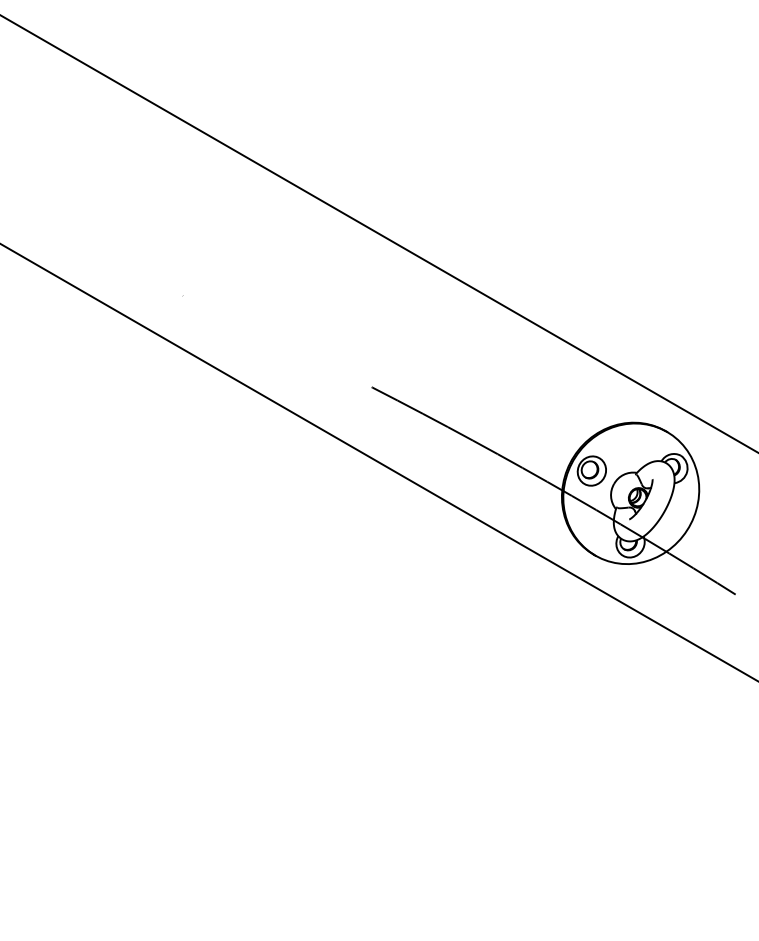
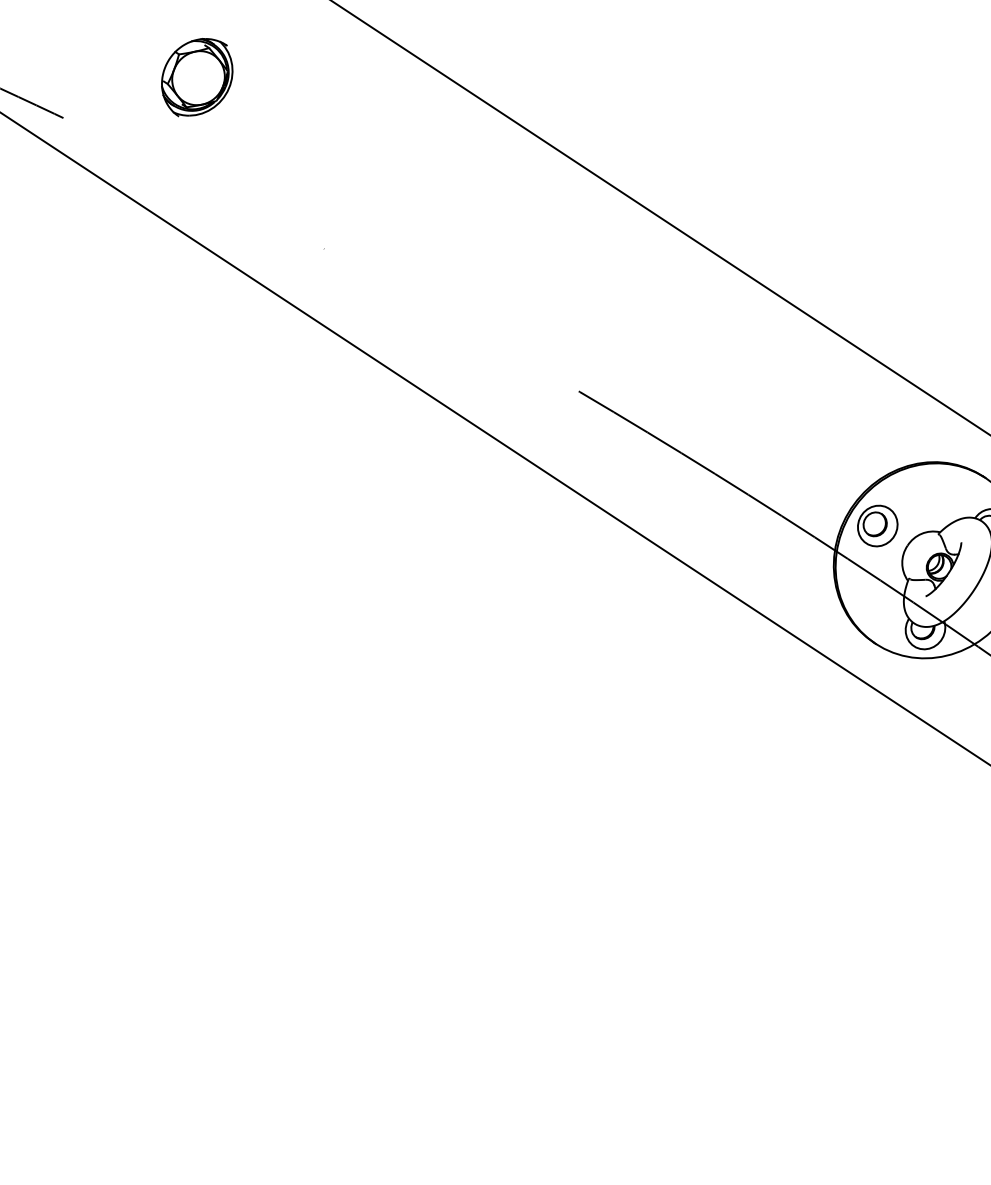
part: (84, 178) -> (197, 77), added

